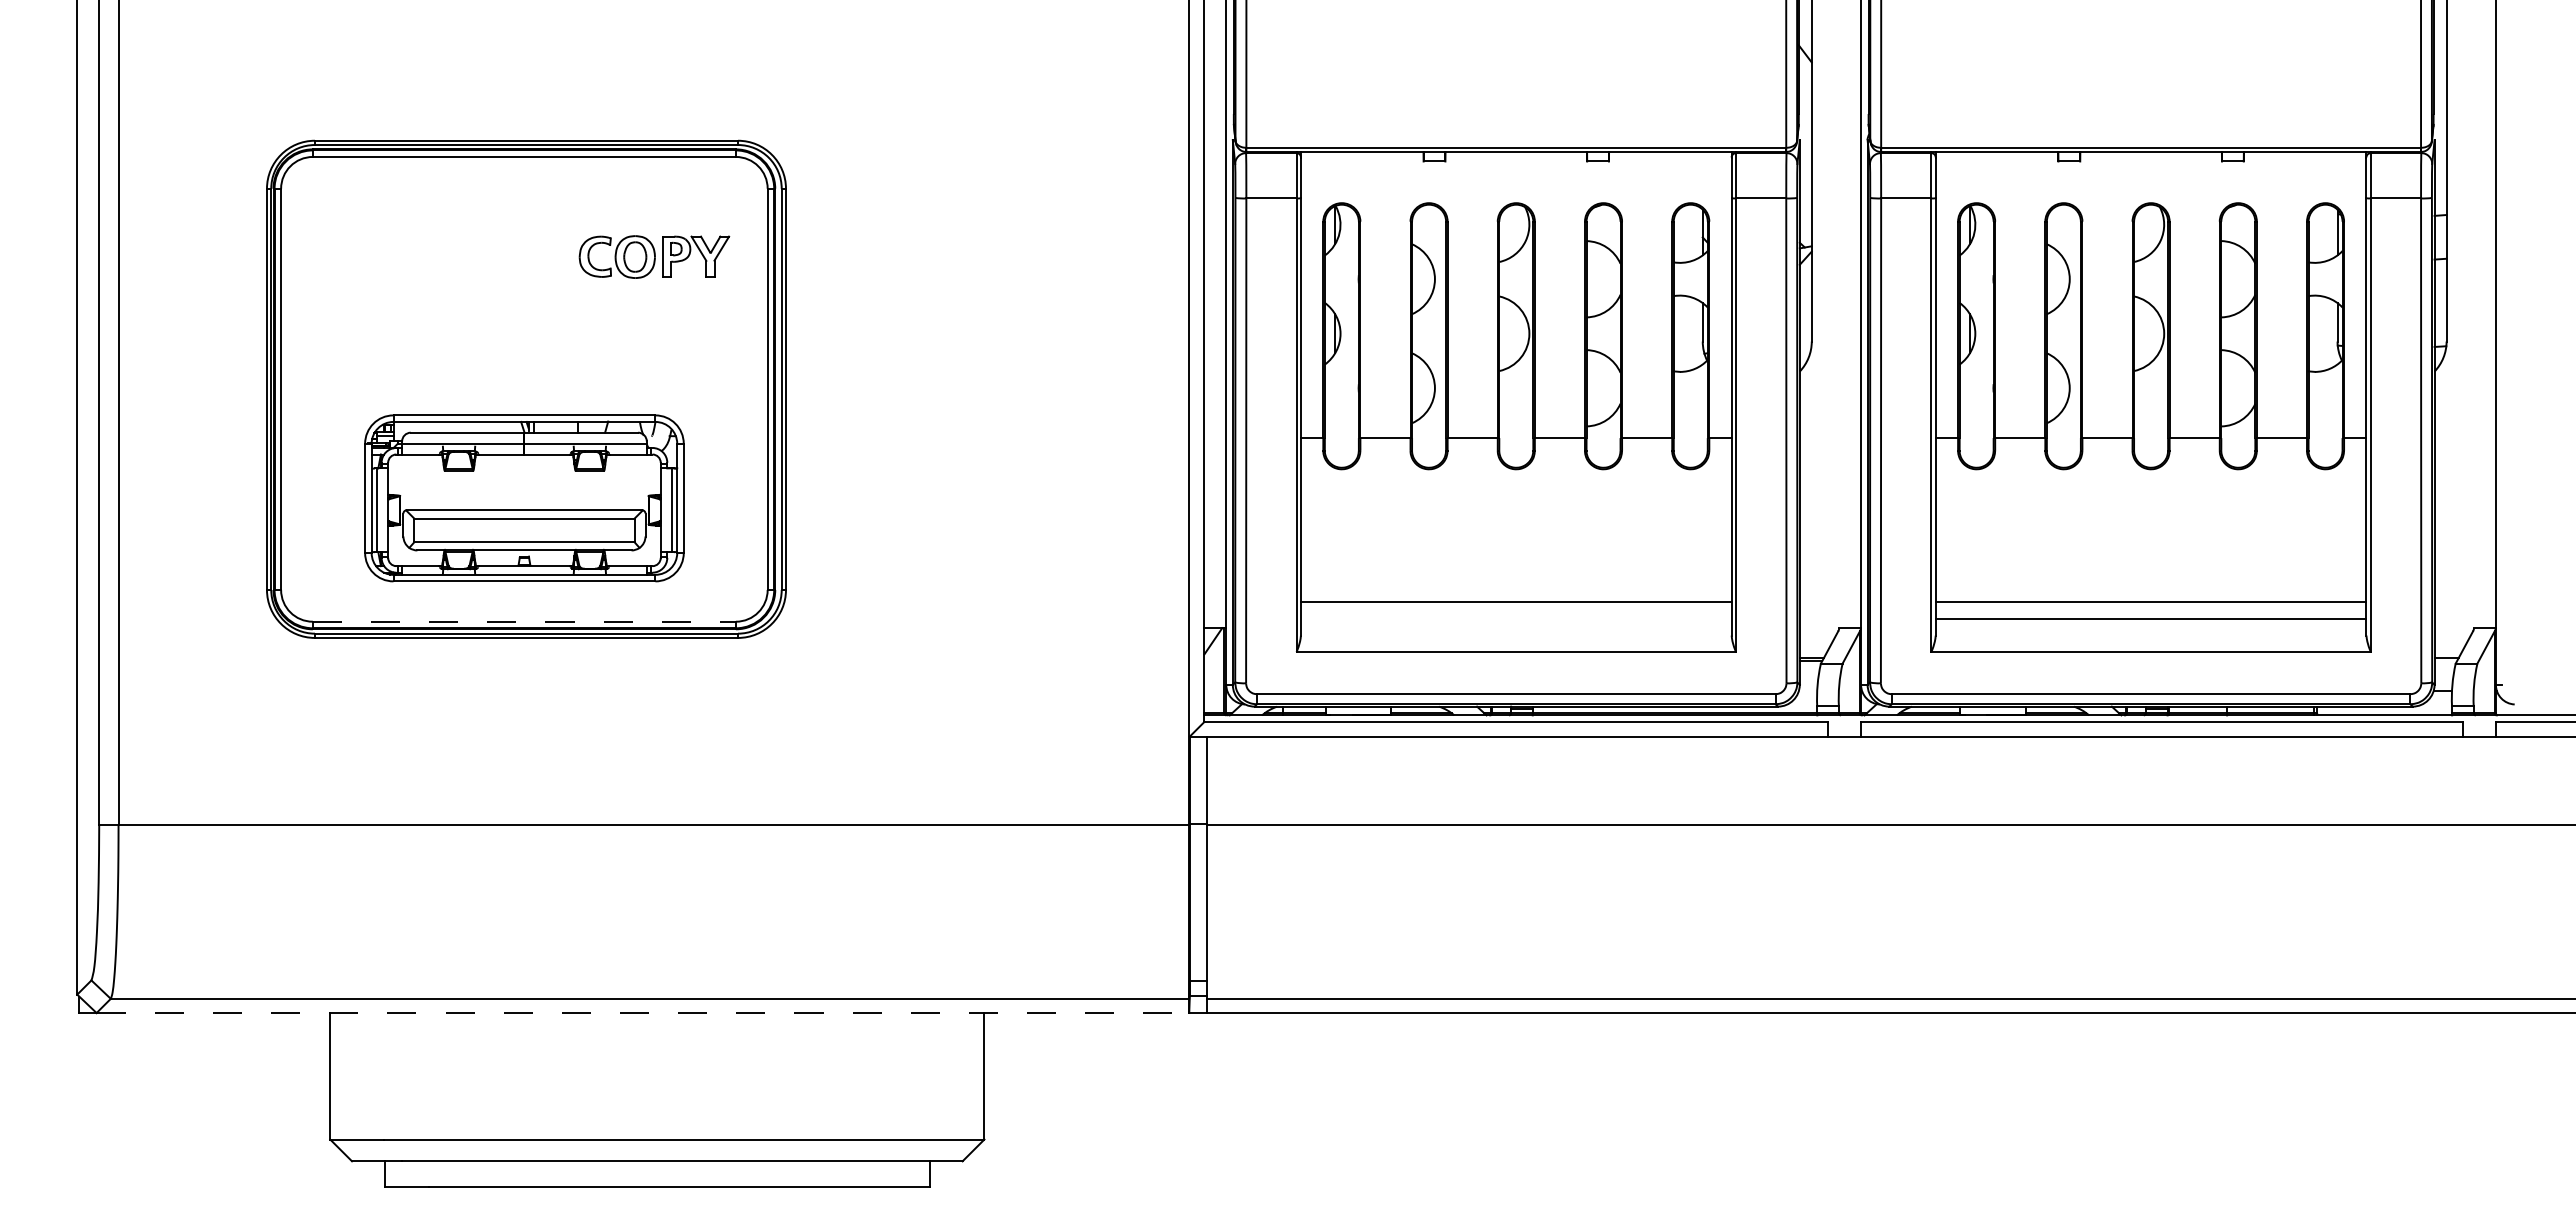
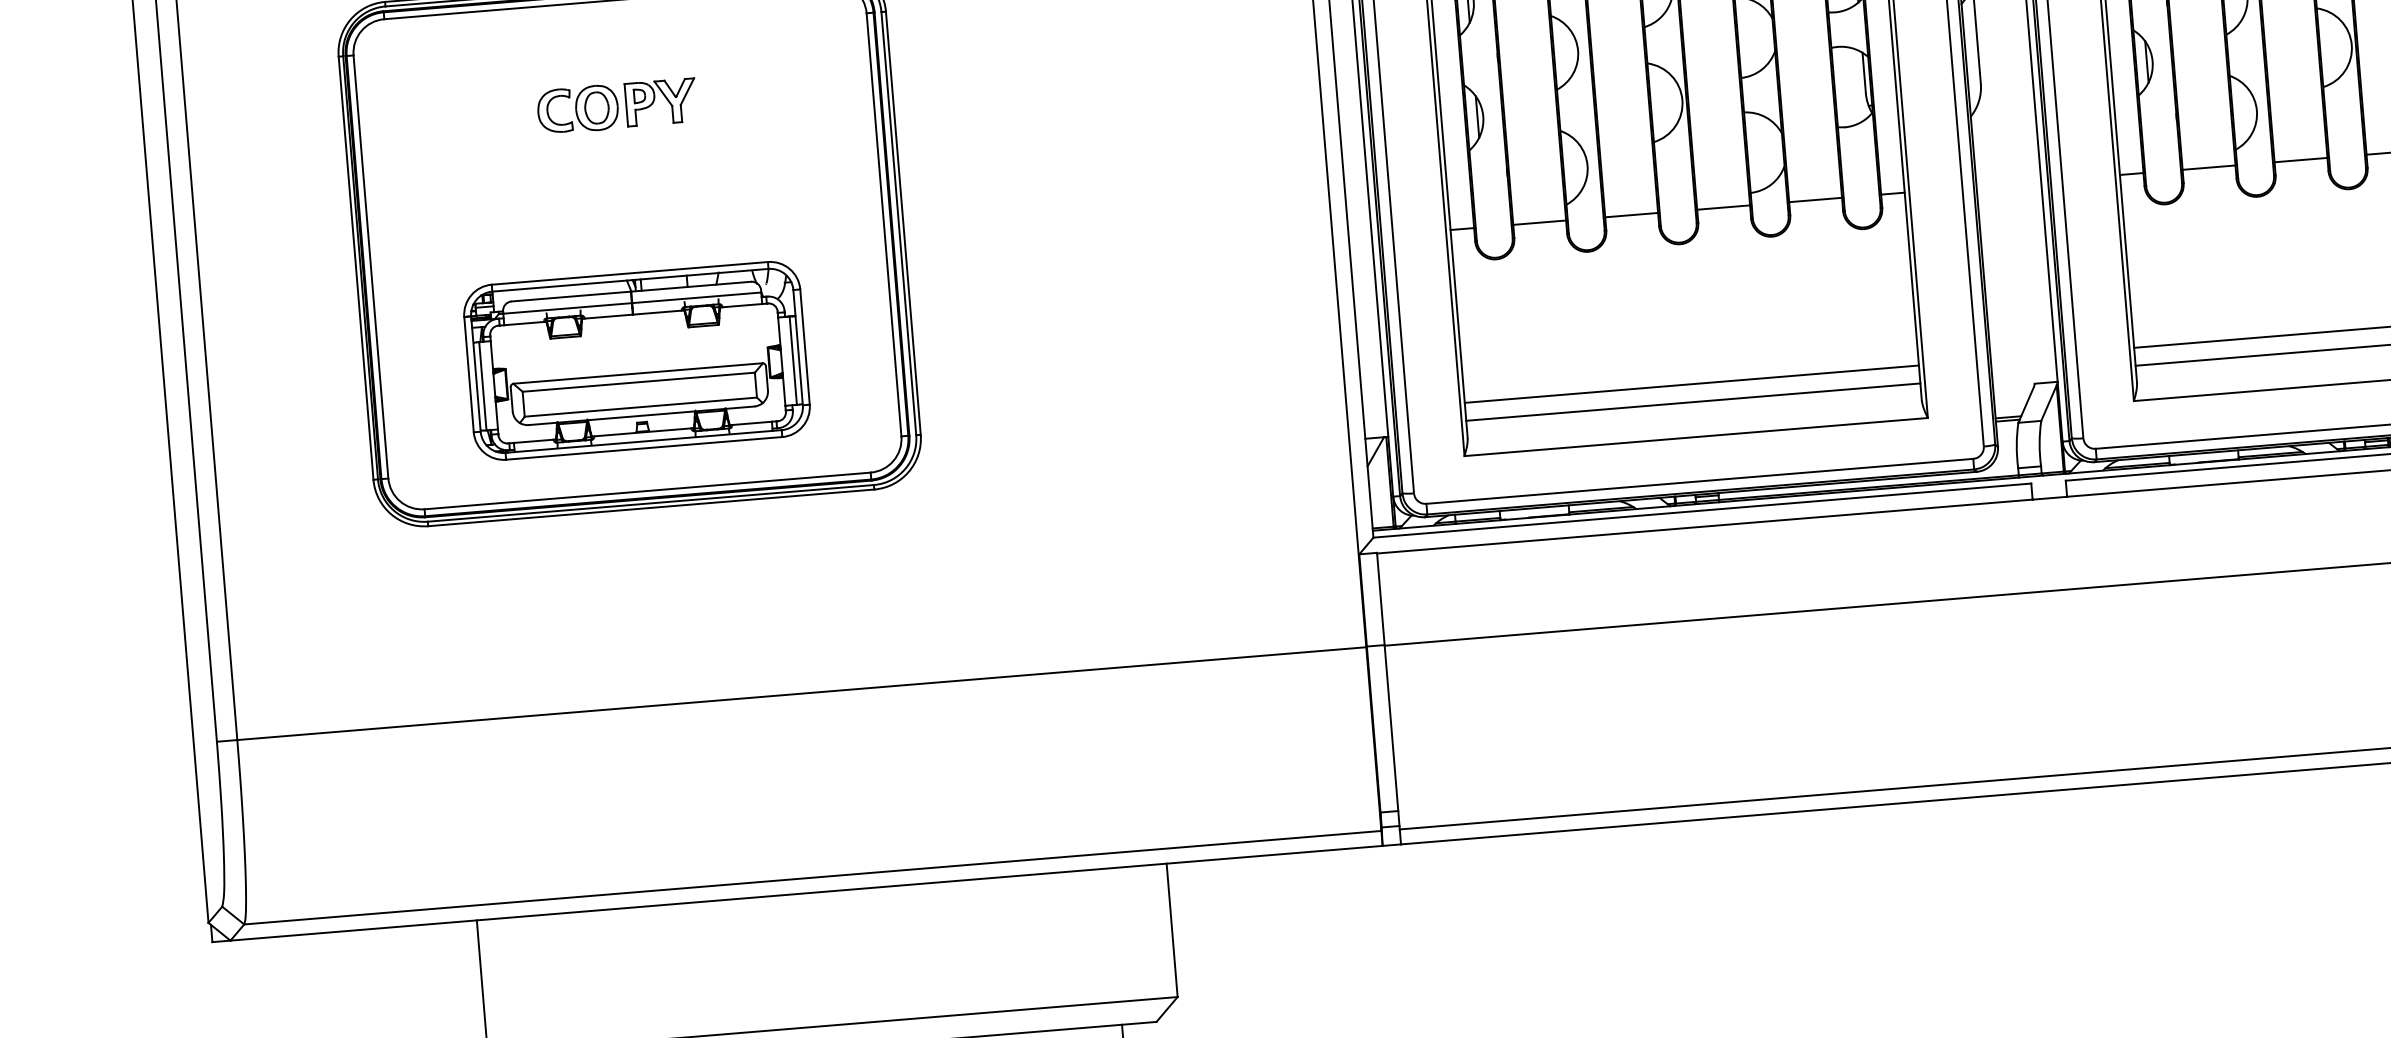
part: (654, 256) -> (617, 105), moved
line: (1515, 619) -> (1692, 402), added
line: (524, 621) -> (647, 490), dashed -> solid
line: (643, 1013) -> (807, 893), dashed -> solid

